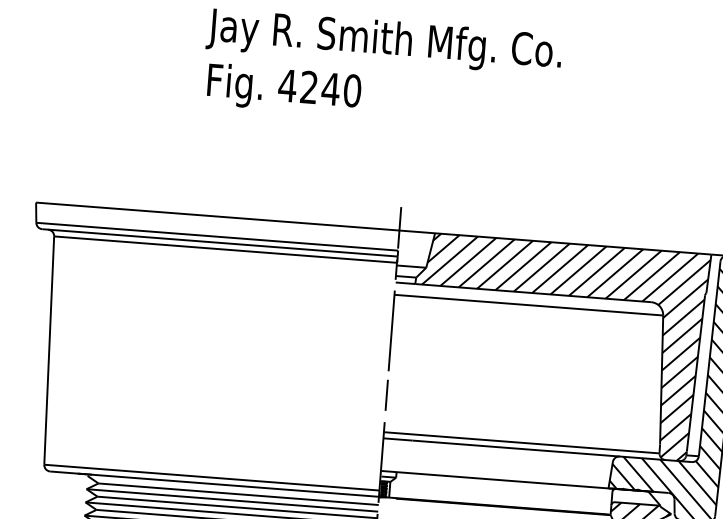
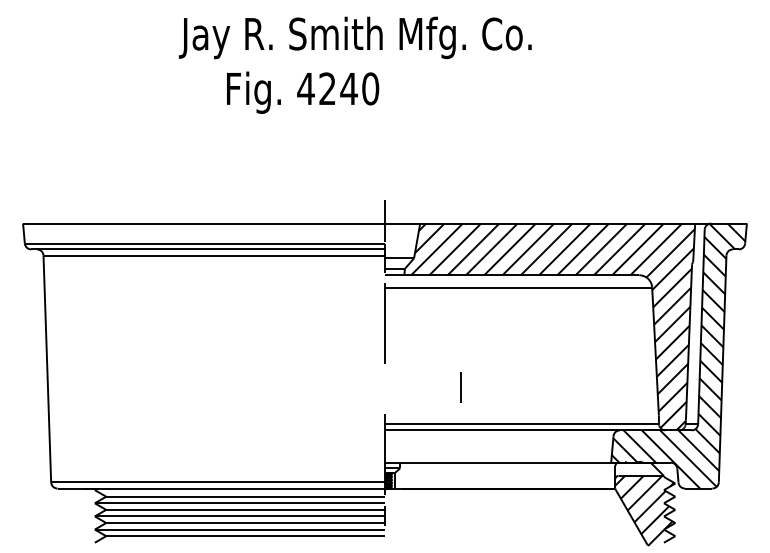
text: (284, 89) -> (303, 92), moved
line: (386, 395) -> (460, 387), moved

